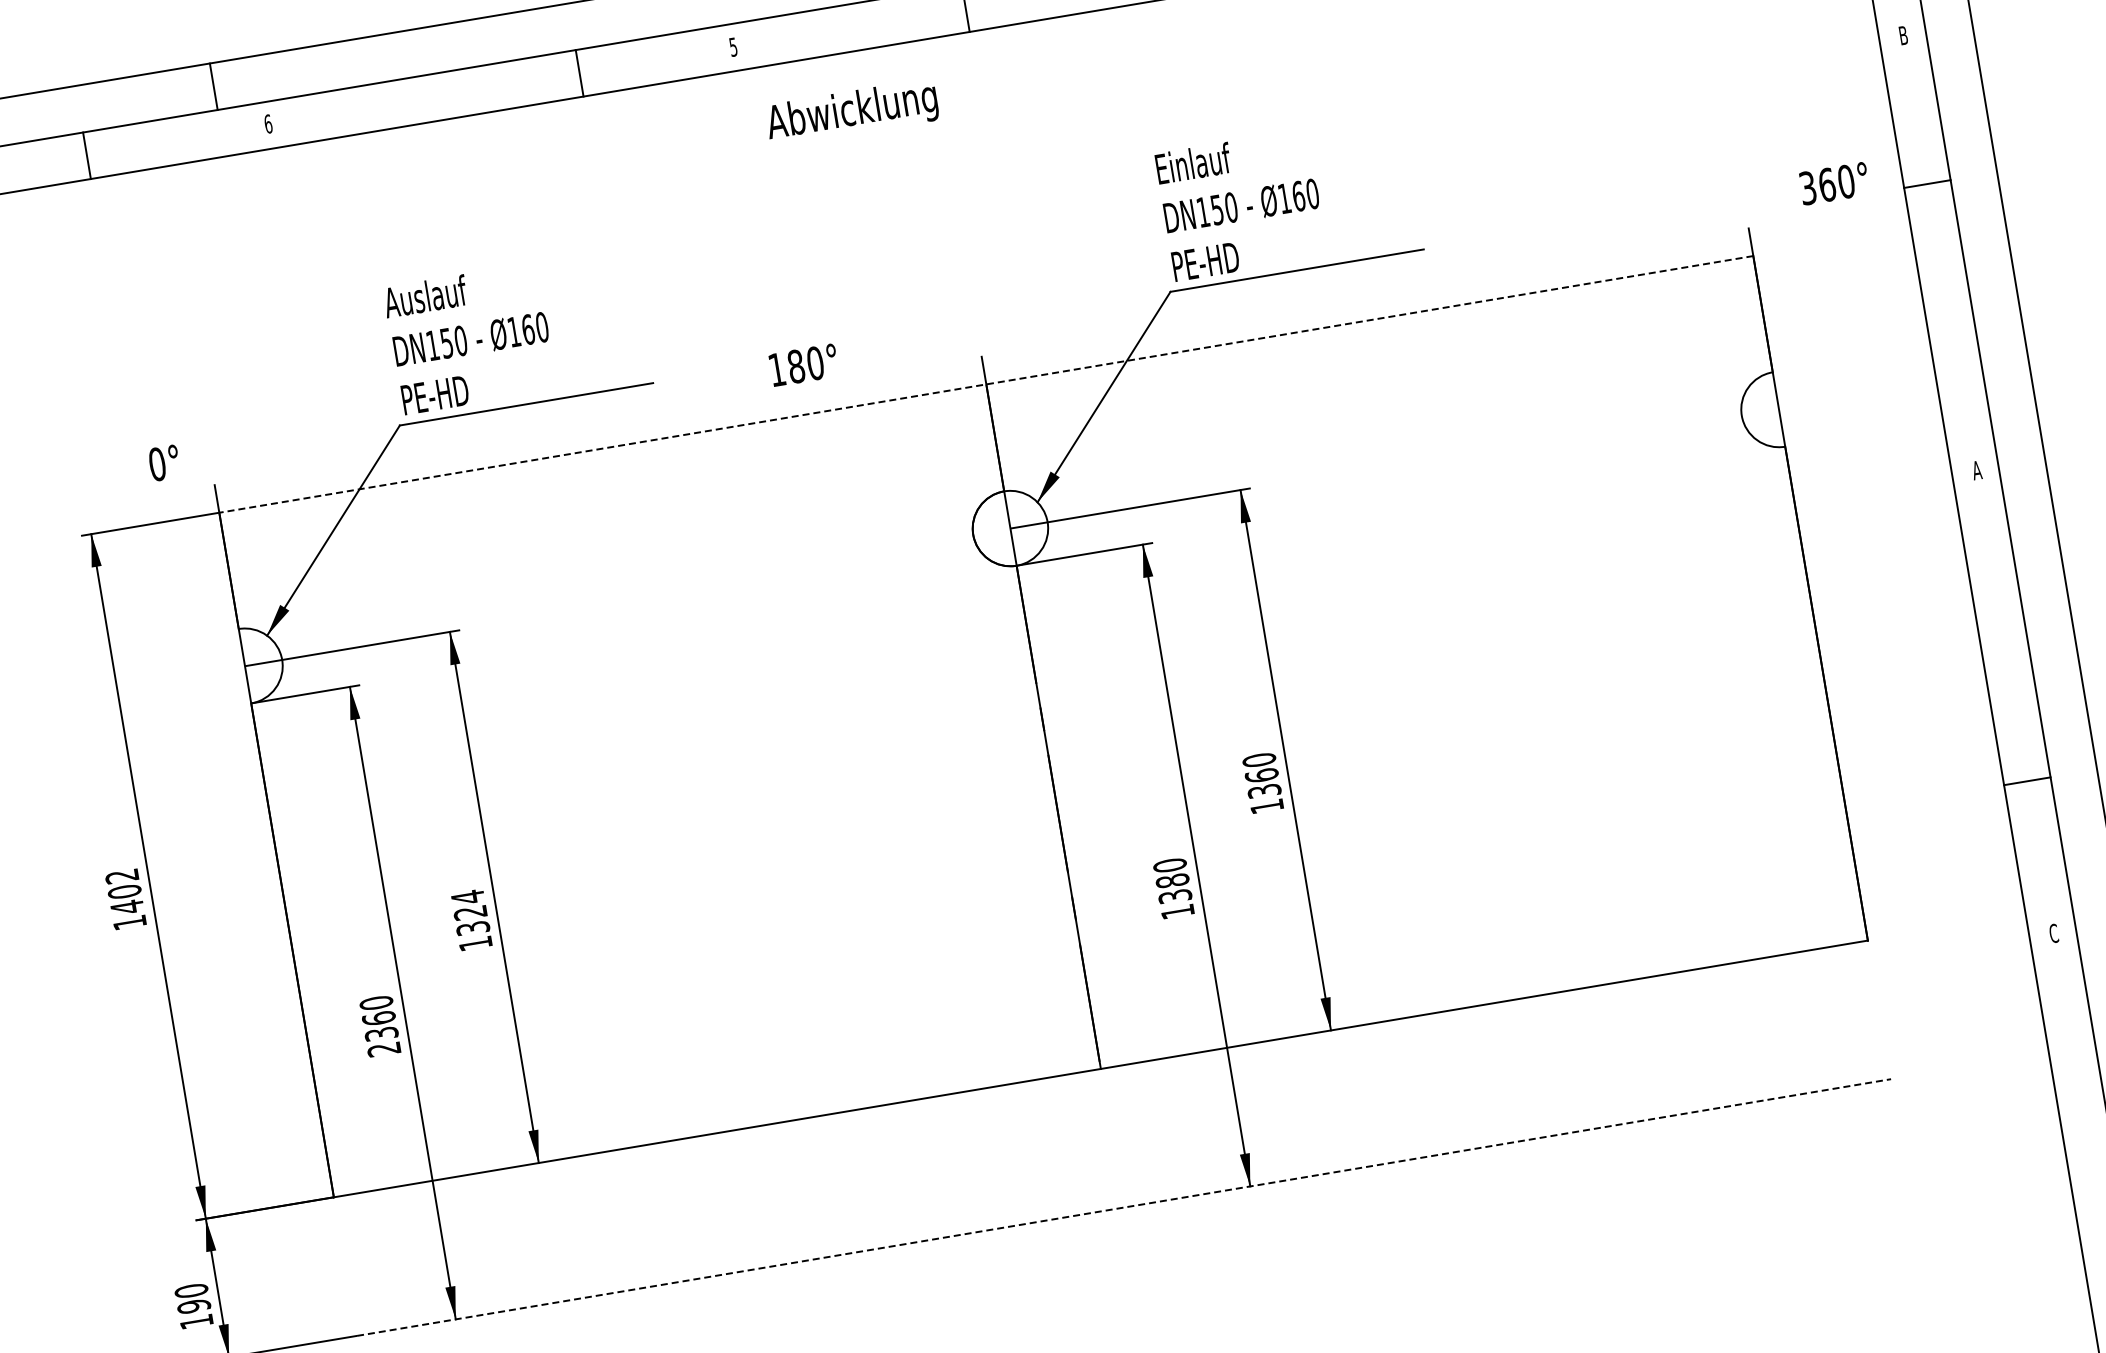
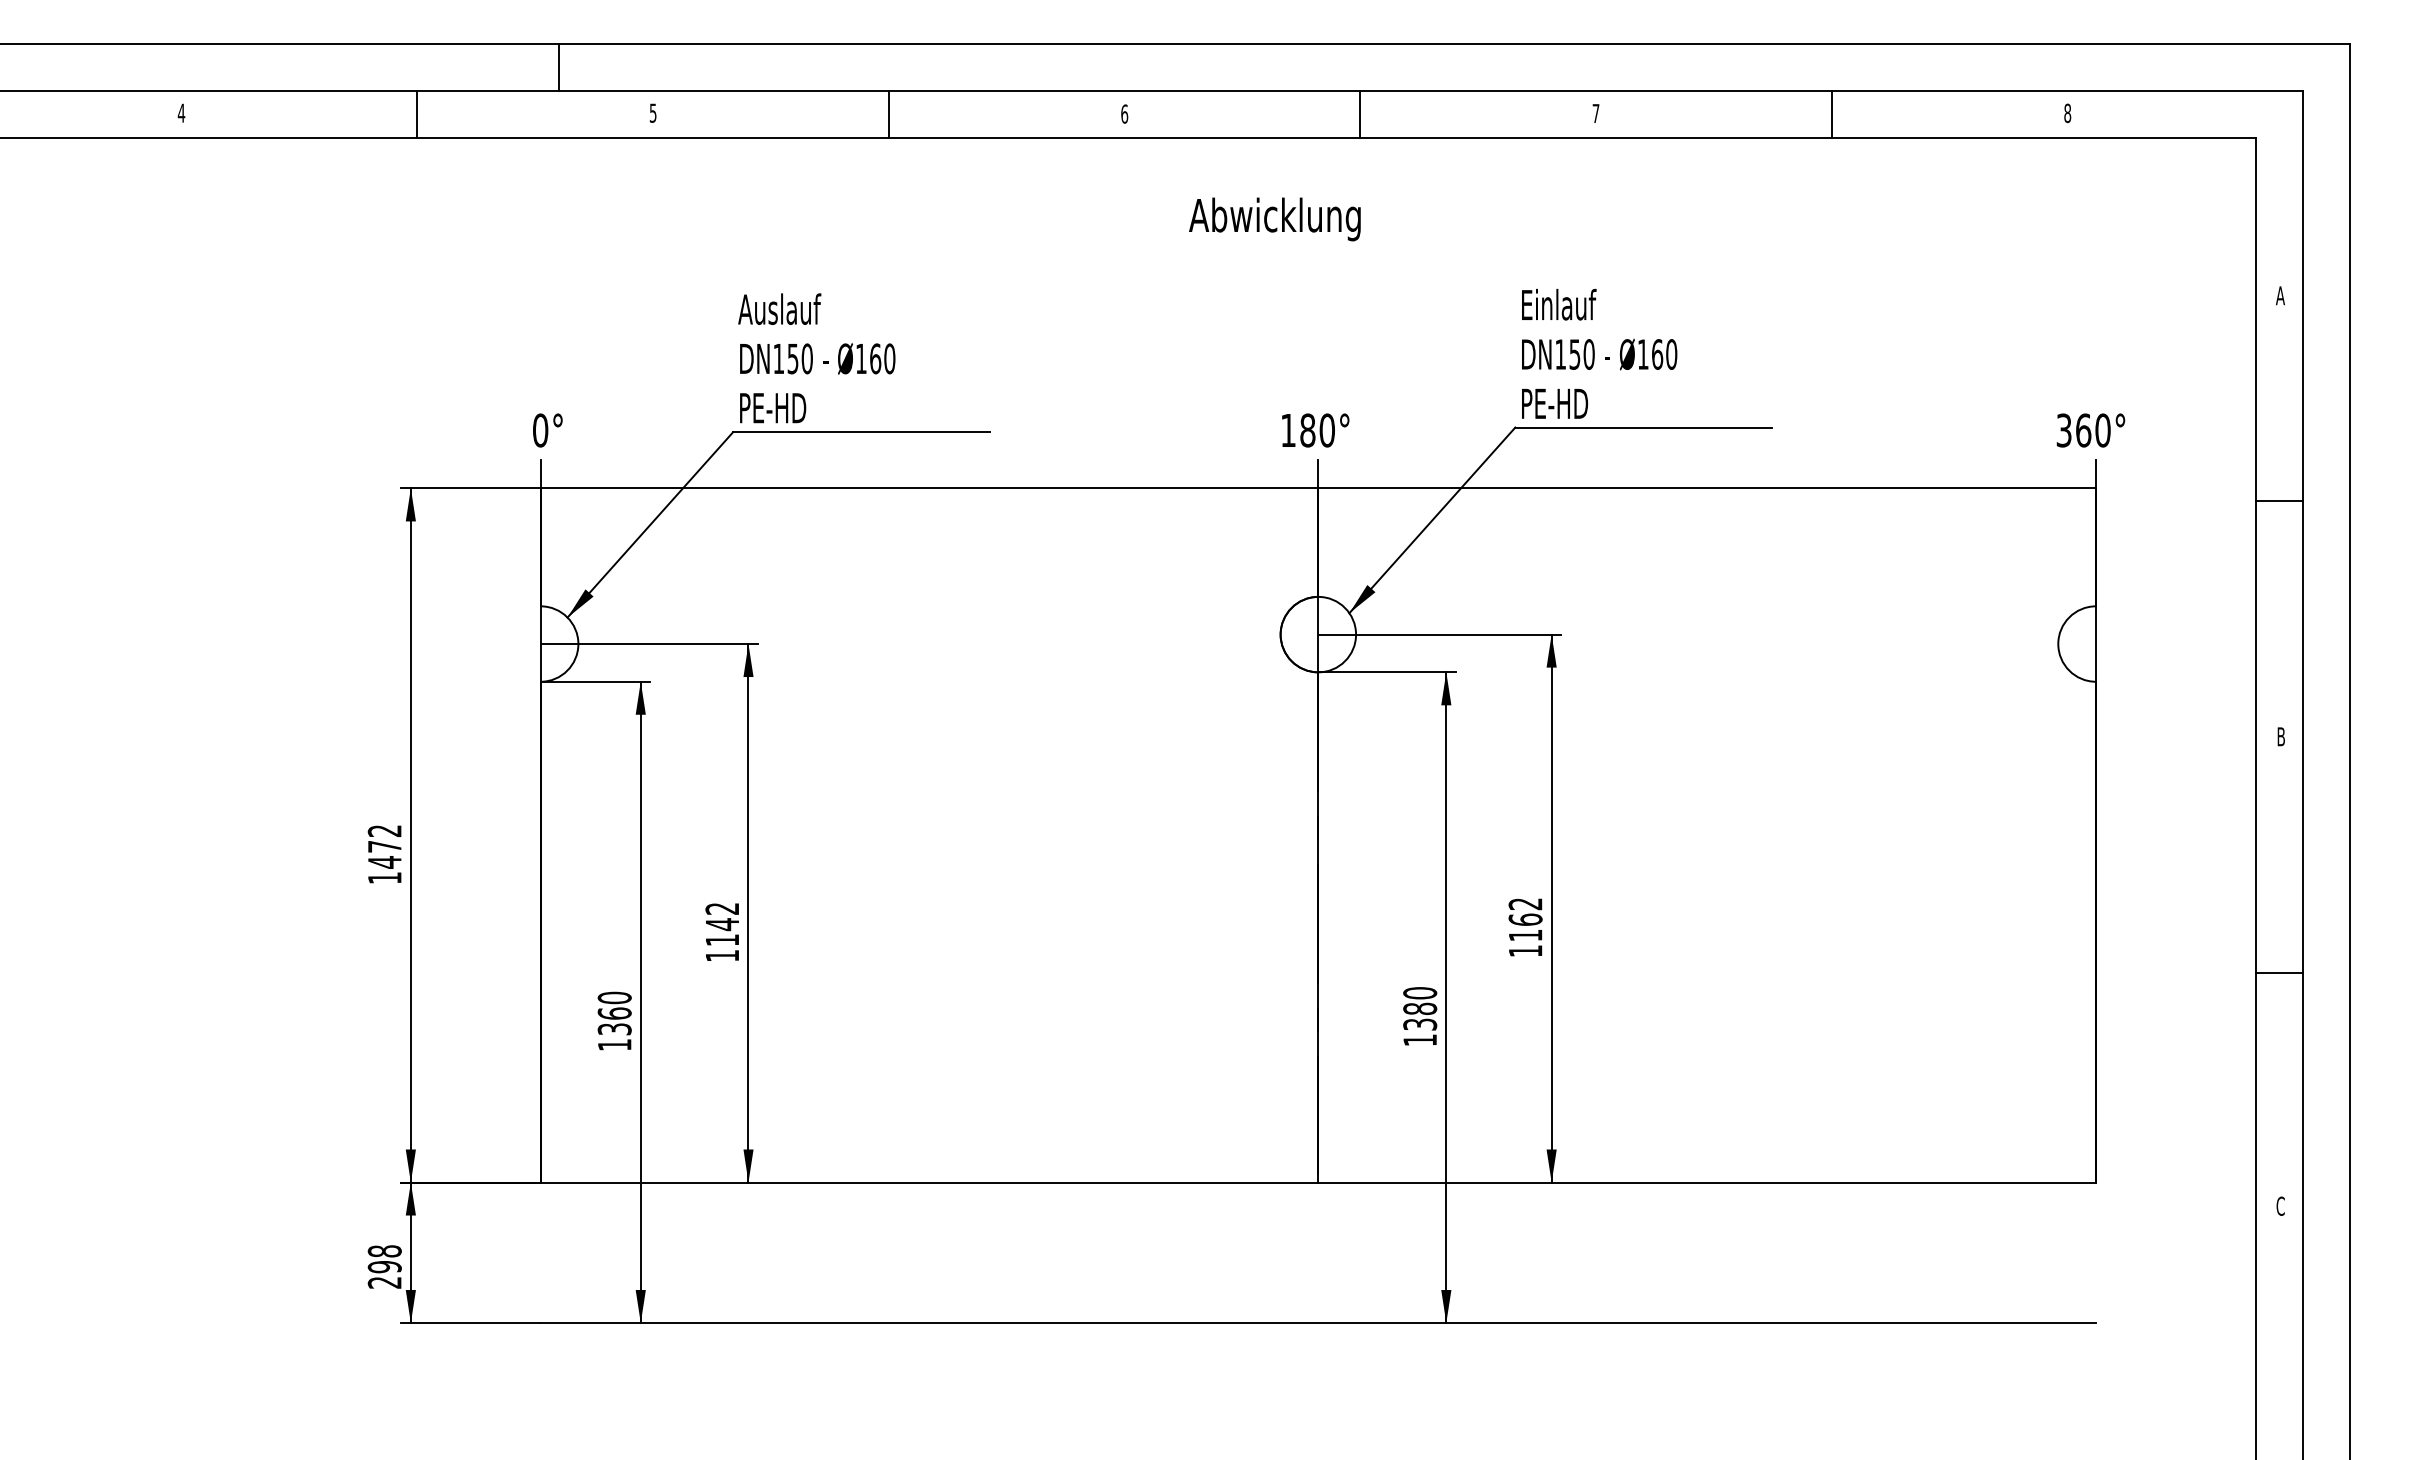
text: (1903, 35) -> (2280, 295), B -> A
text: (733, 46) -> (1124, 113), 5 -> 6
line: (579, 73) -> (888, 114), moved
line: (213, 85) -> (558, 66), moved
text: (851, 112) -> (1274, 219), moved
text: (267, 123) -> (652, 112), 6 -> 5
line: (87, 155) -> (417, 114), moved
text: (1833, 183) -> (2090, 430), moved
line: (1927, 184) -> (2279, 501), moved
text: (803, 365) -> (1315, 430), moved
line: (986, 384) -> (1318, 488), dashed -> solid
text: (164, 463) -> (547, 430), moved
text: (1976, 470) -> (2280, 736), A -> B
text: (1261, 775) -> (1525, 919), 1360 -> 1162
line: (2027, 781) -> (2279, 972), moved
text: (124, 891) -> (384, 846), 1402 -> 1472
text: (470, 912) -> (722, 924), 1324 -> 1142
text: (383, 1049) -> (614, 1044), 2360 -> 1360
line: (1124, 1207) -> (1318, 1323), dashed -> solid
text: (193, 1305) -> (384, 1266), 190 -> 298

